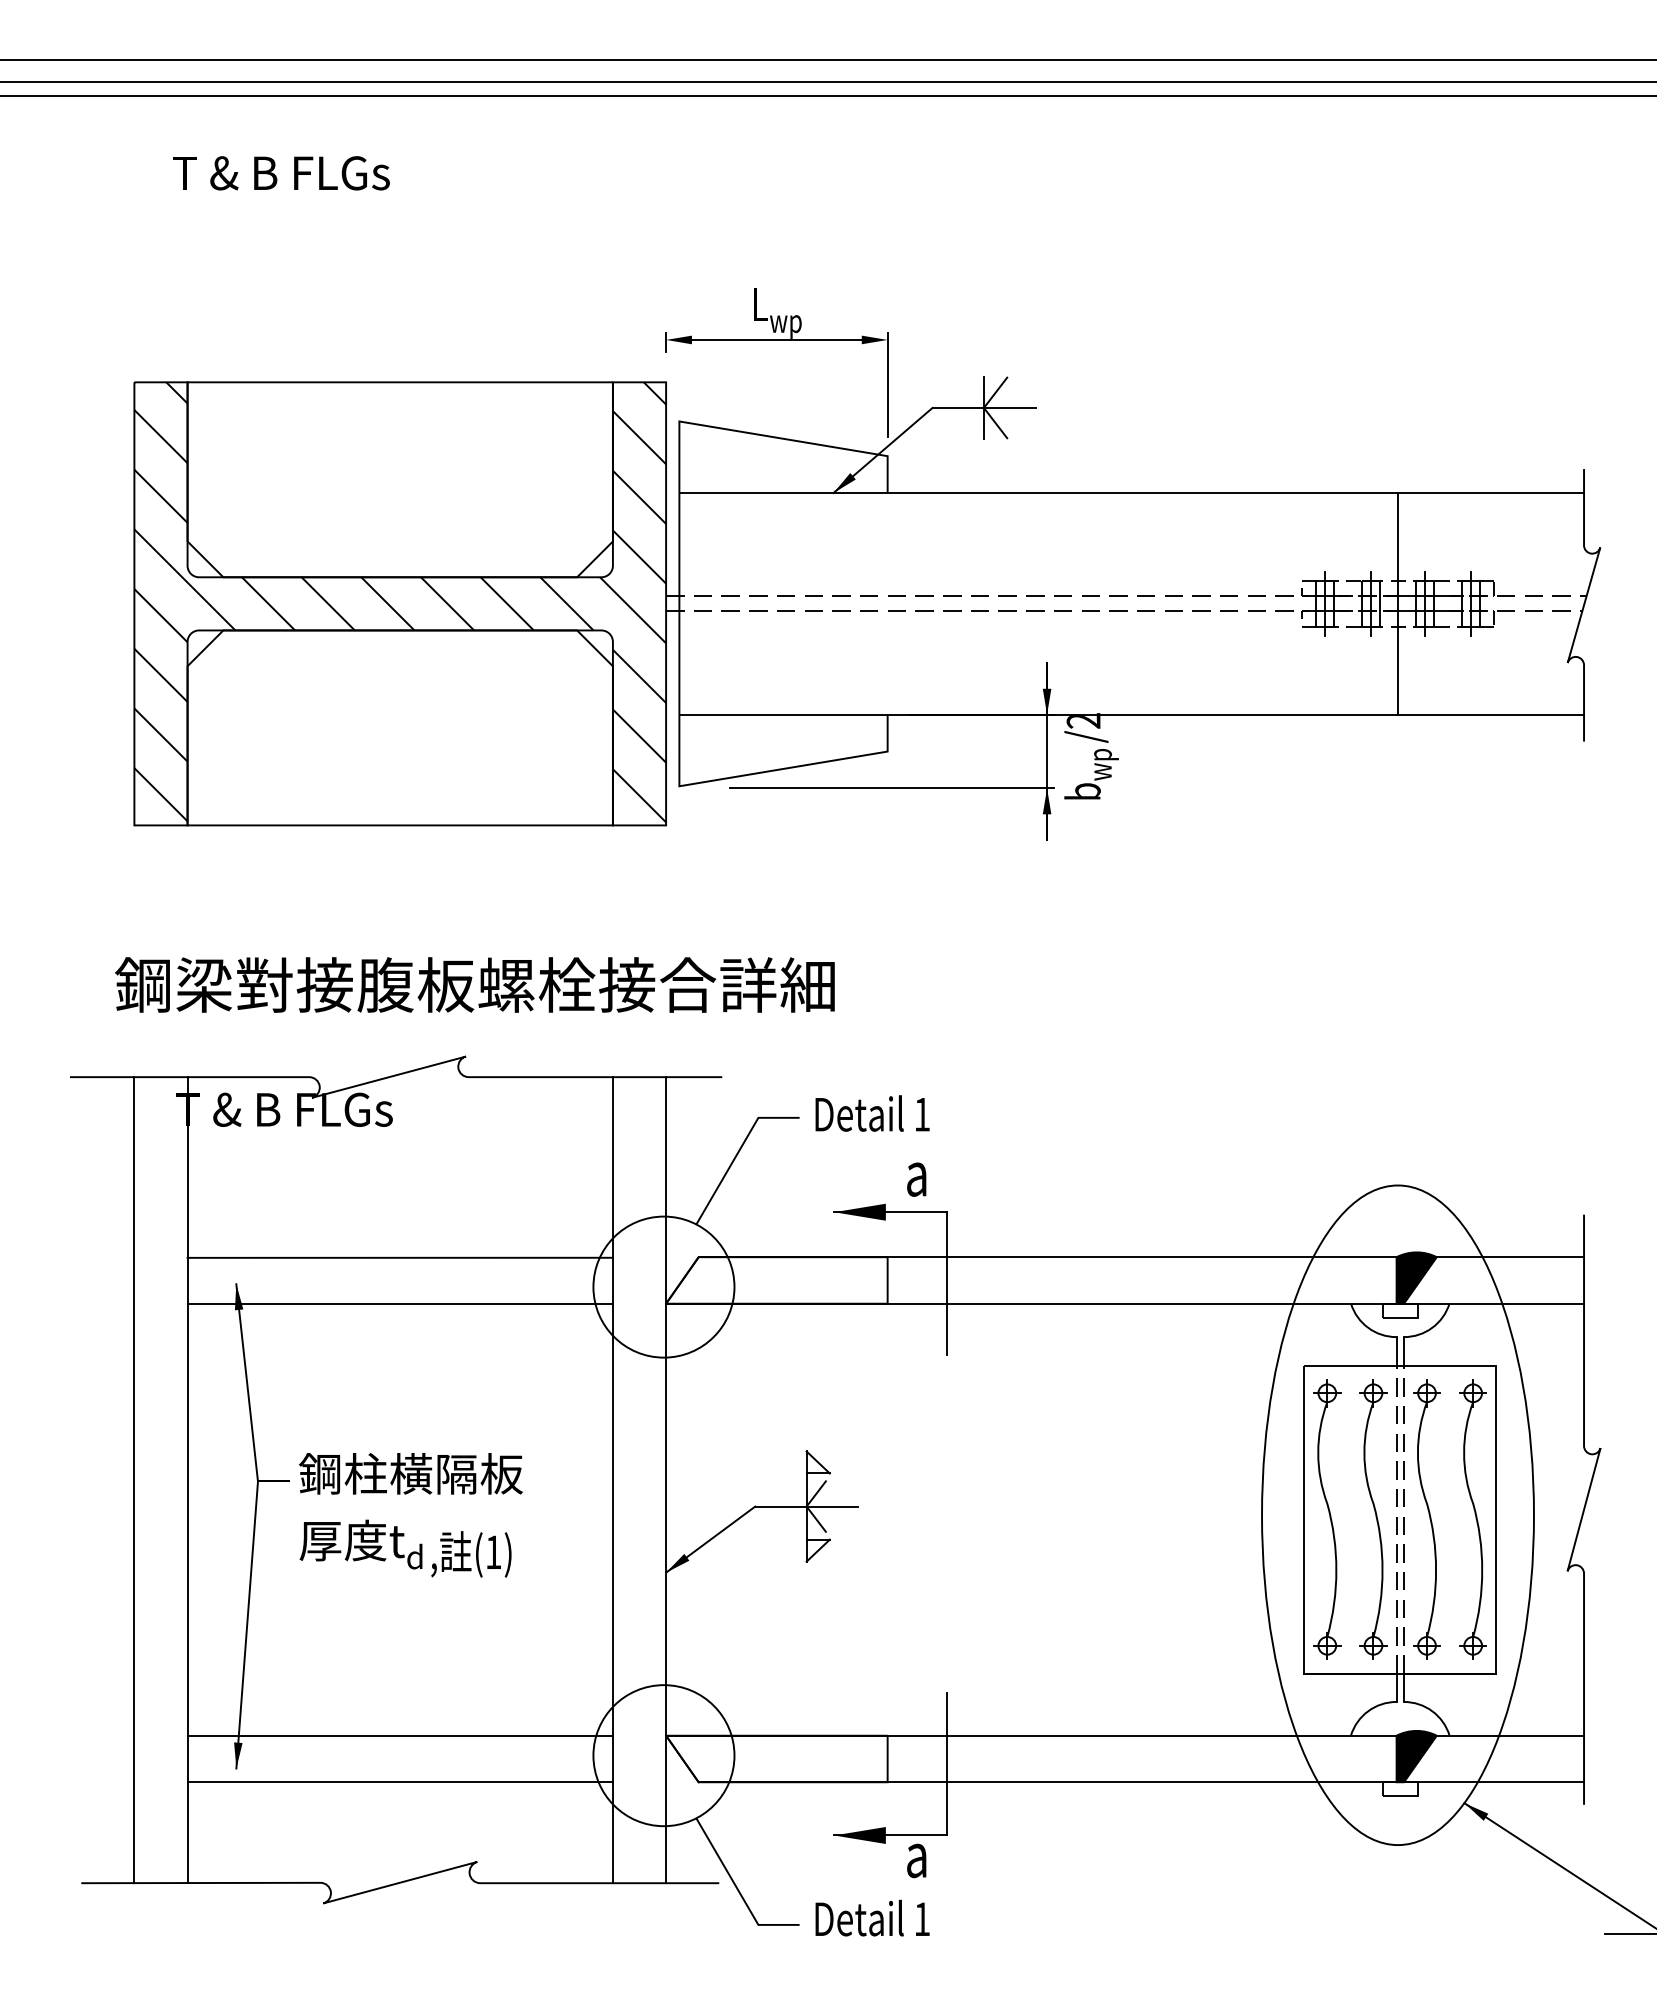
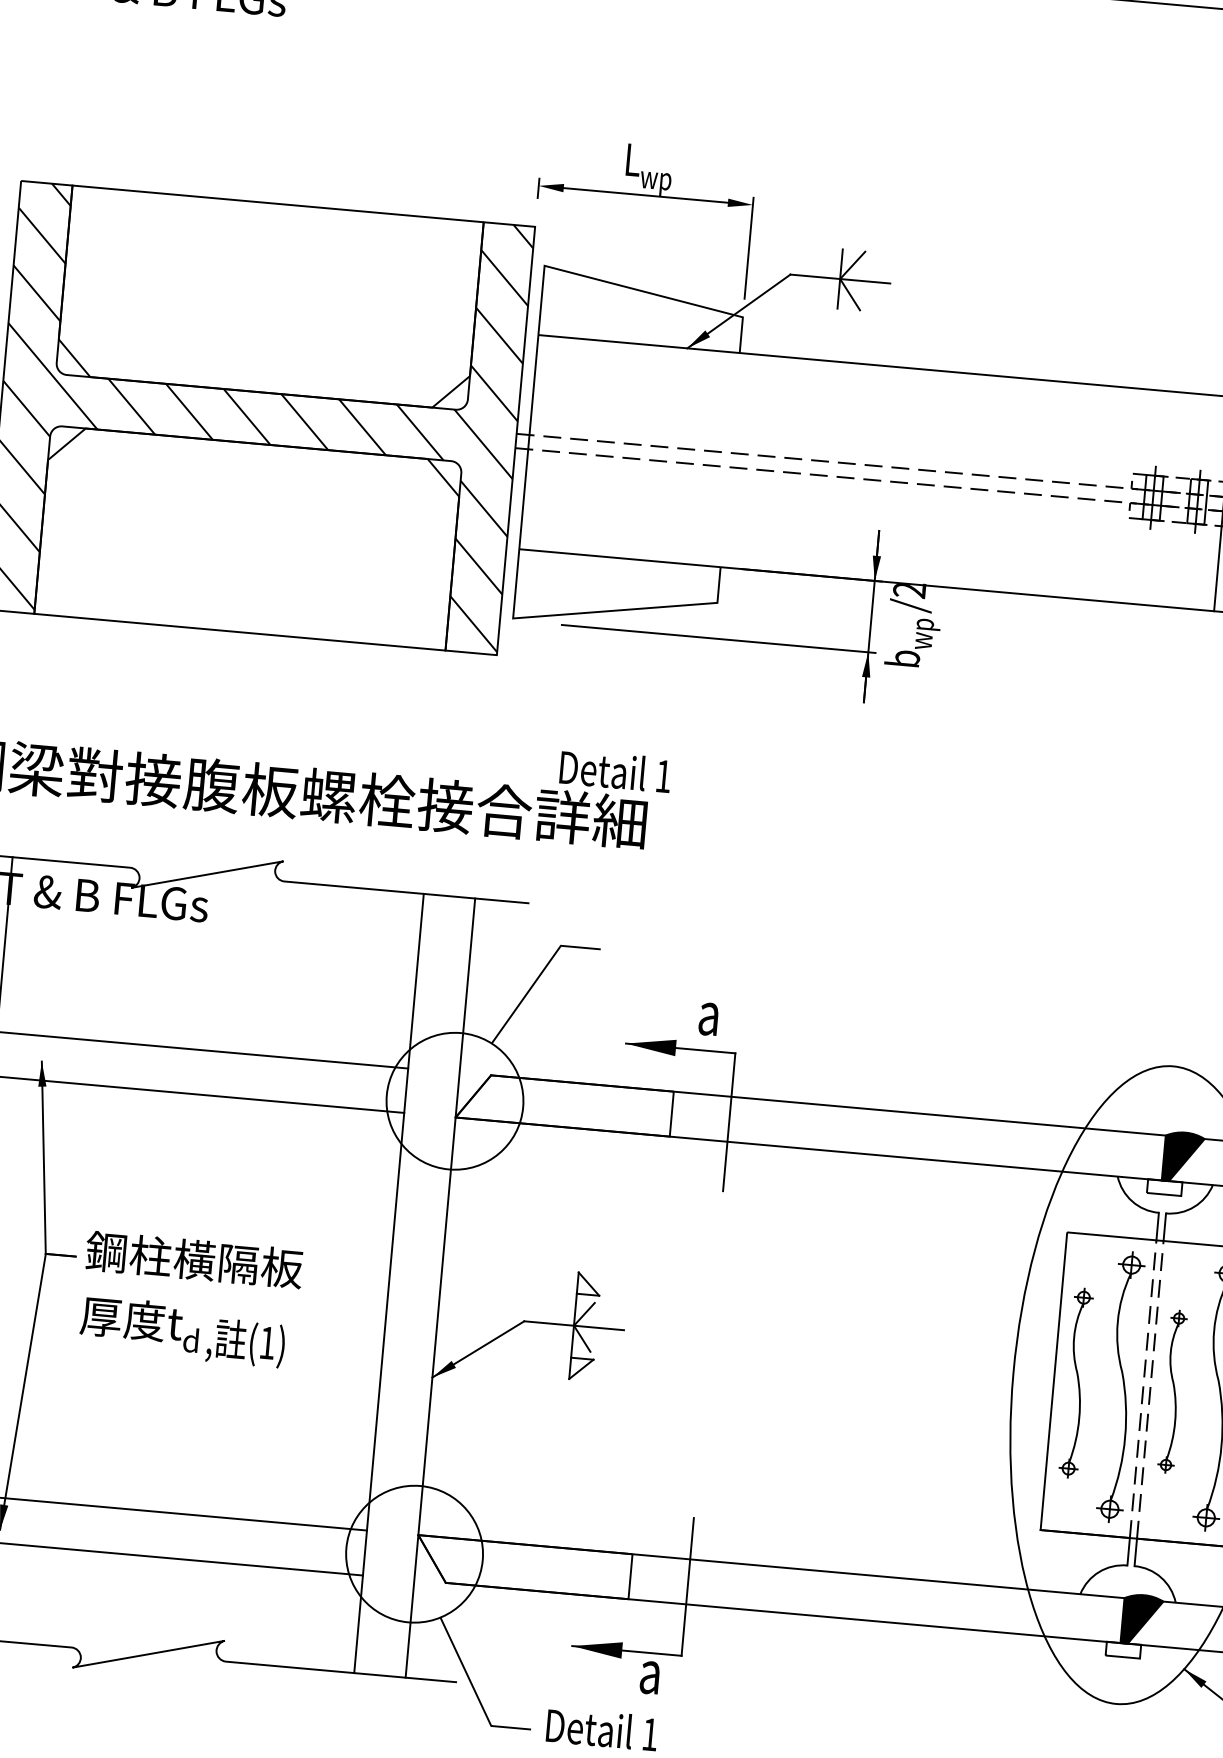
text: (872, 1113) -> (615, 771), moved
part: (1327, 1519) -> (1076, 1383), size x0.7
part: (1426, 1519) -> (1172, 1391), size x0.6

